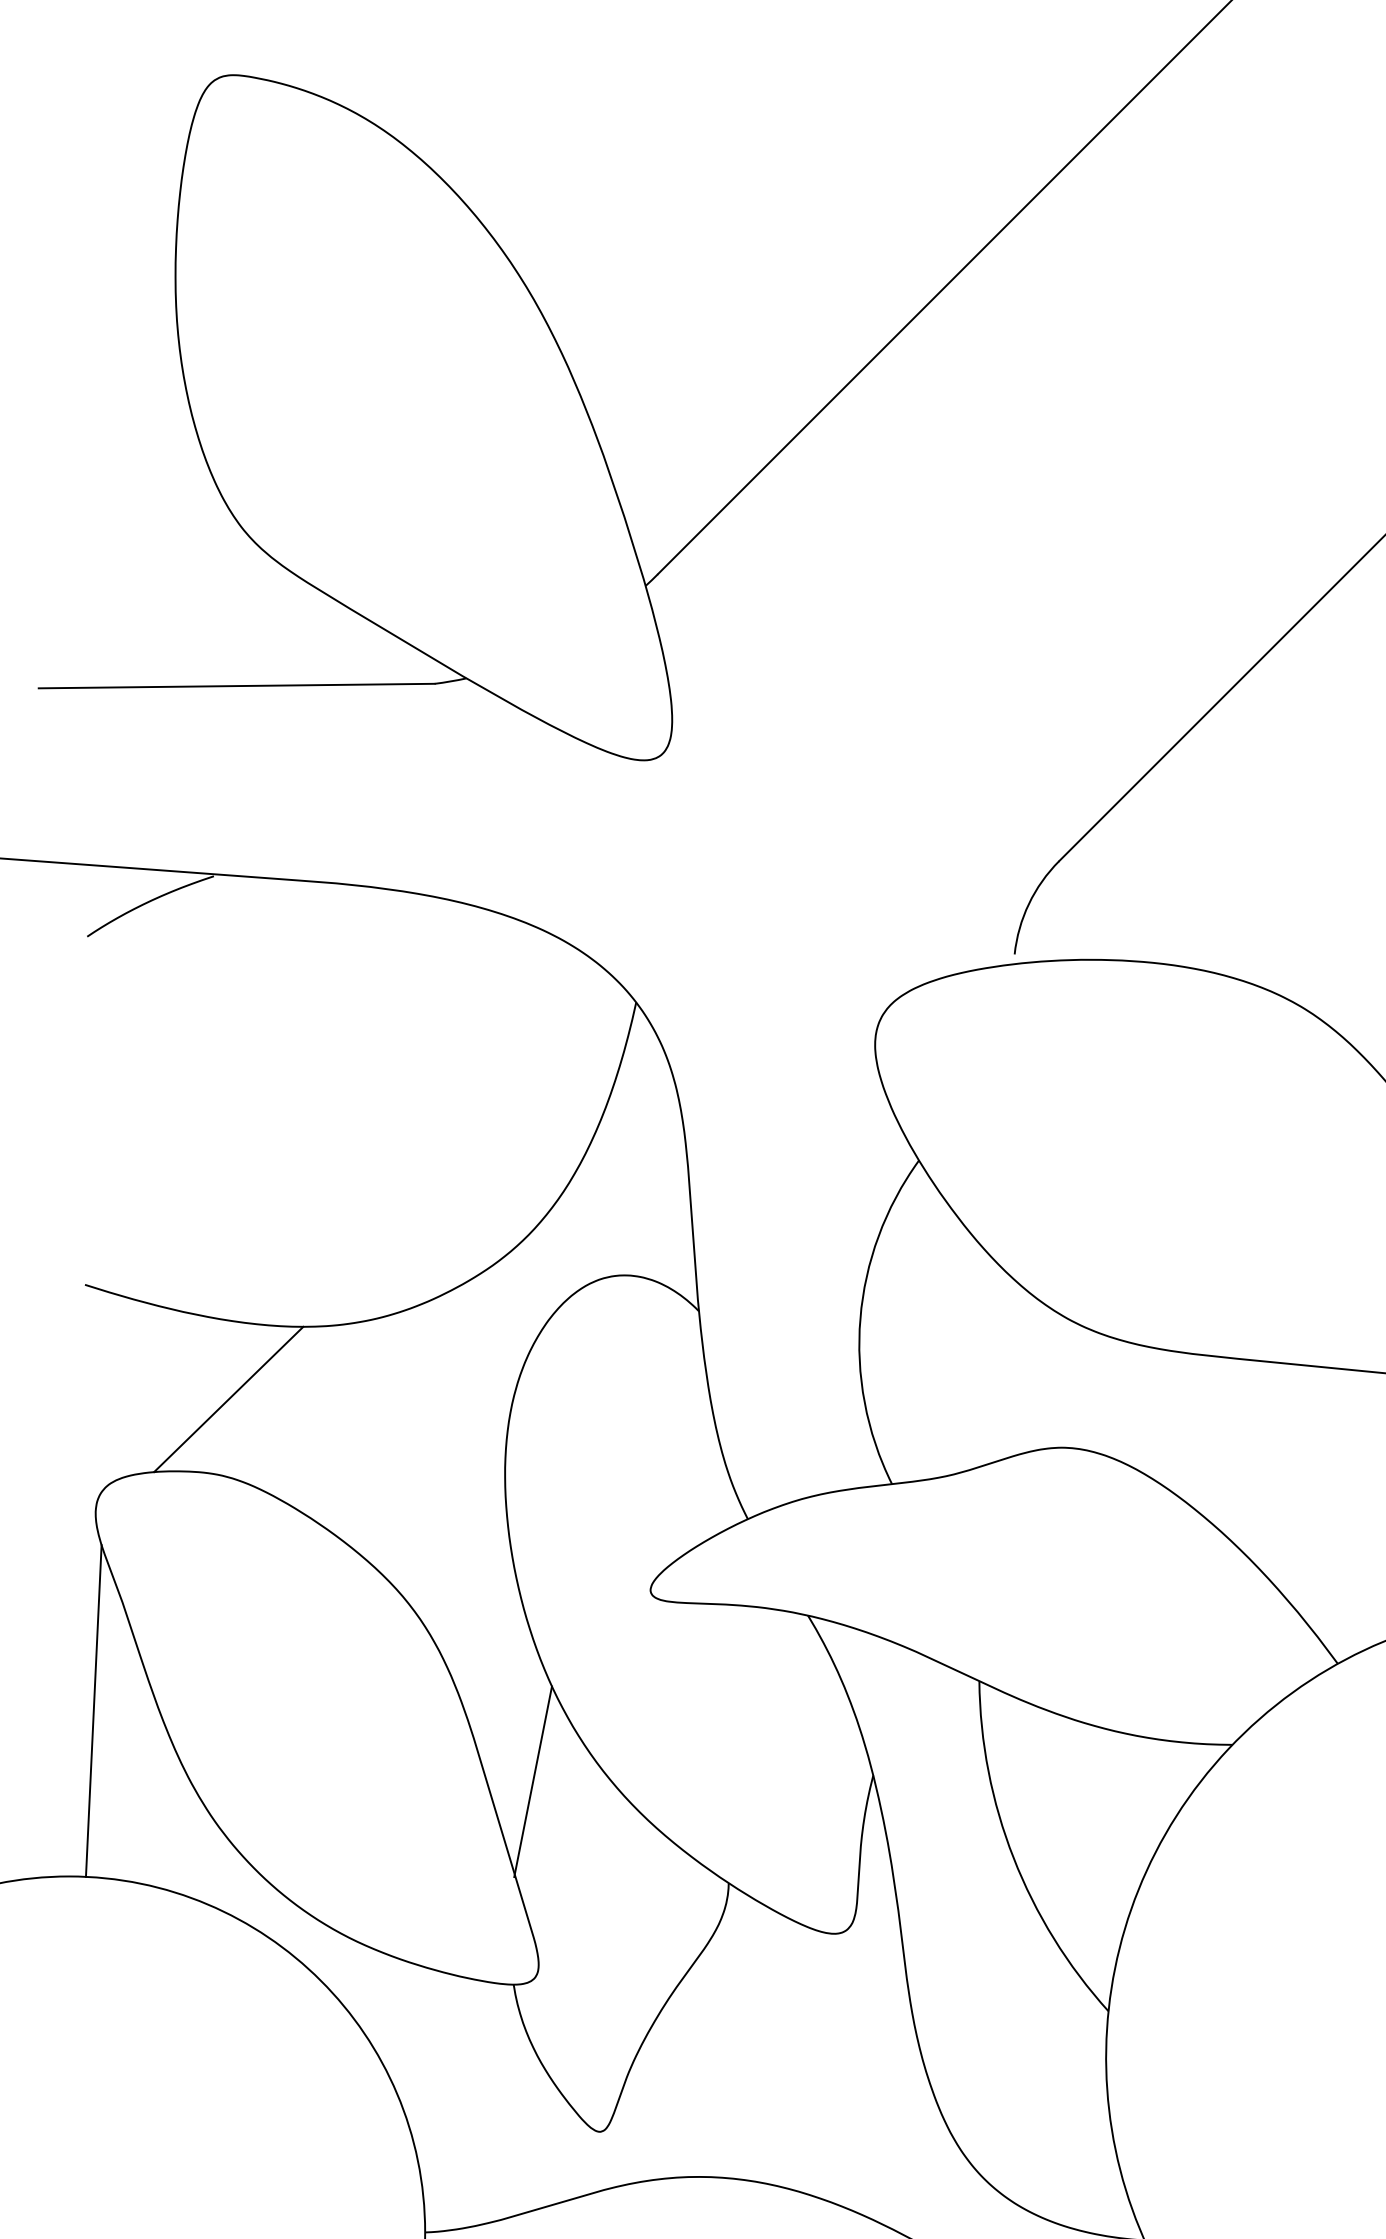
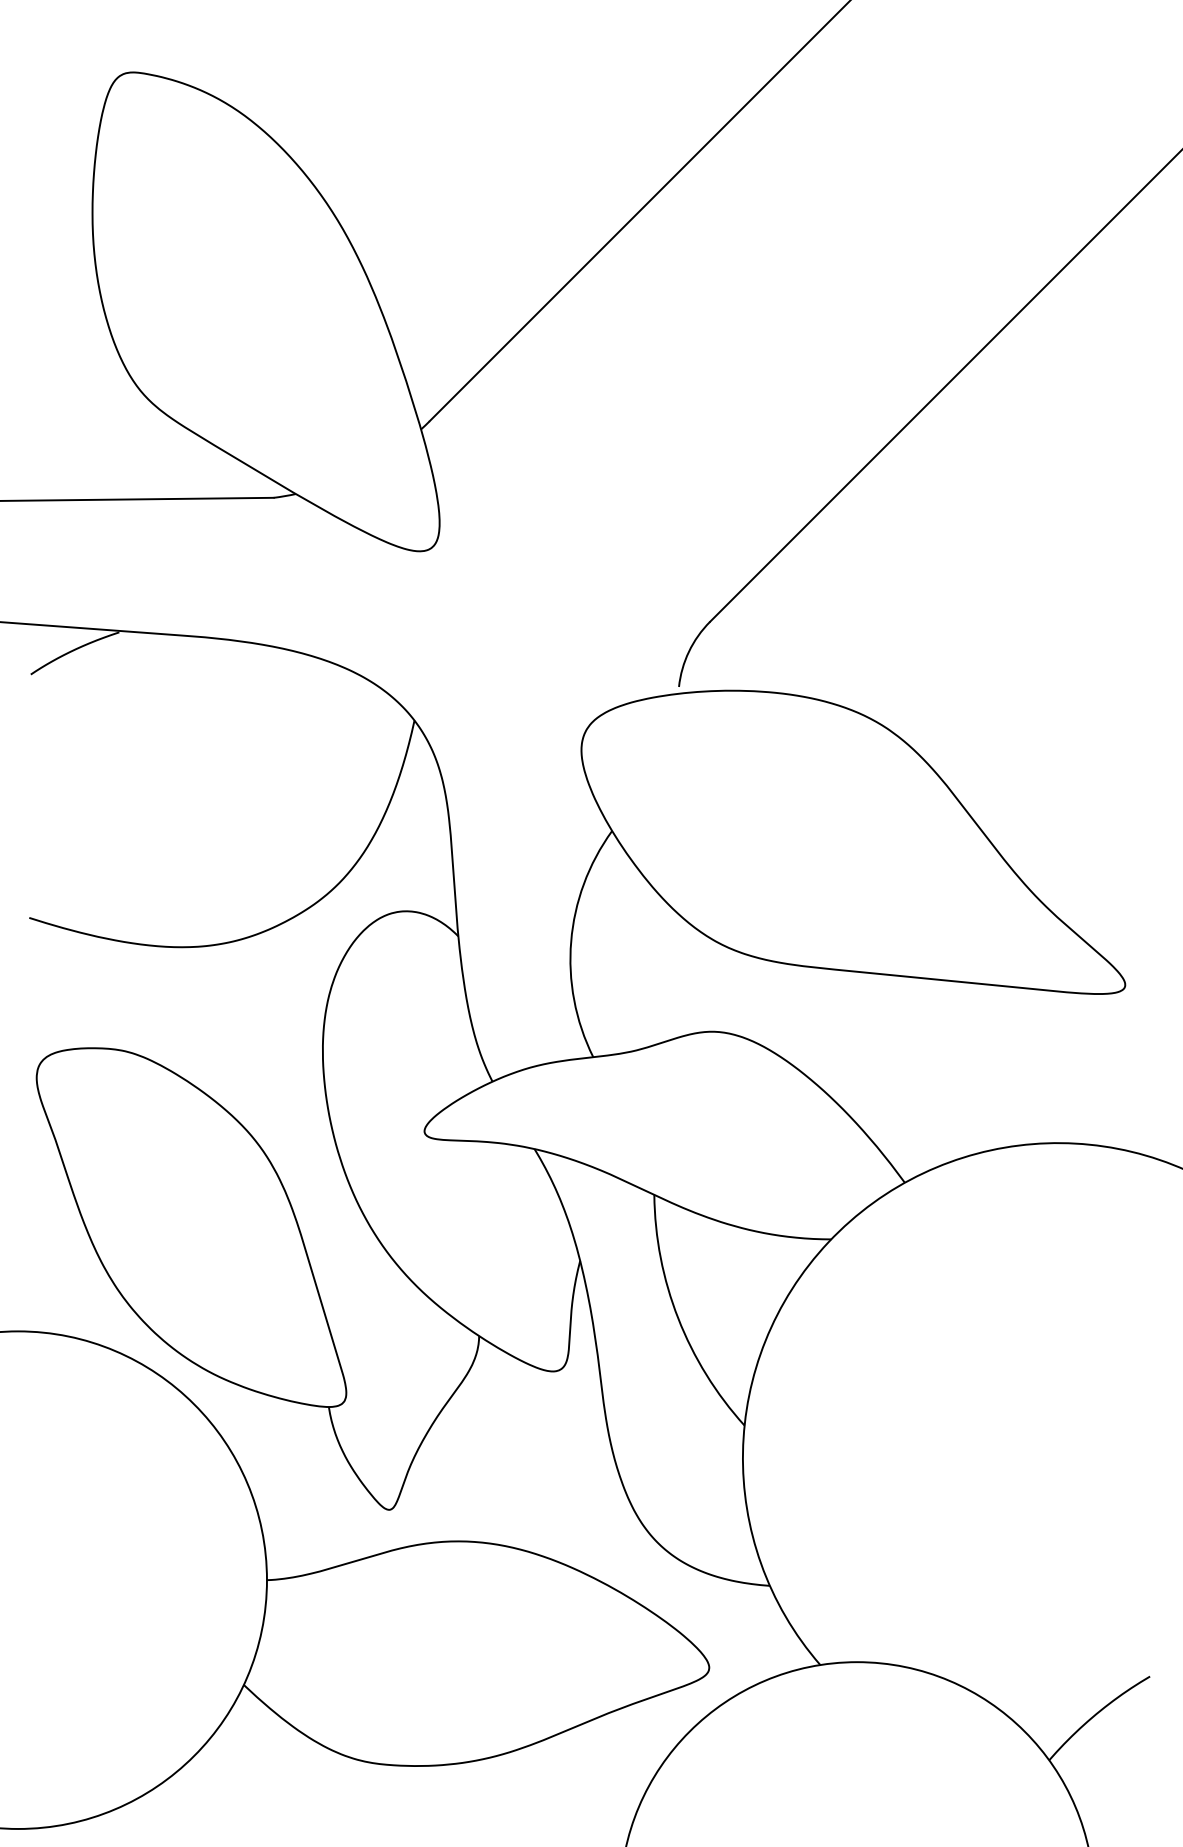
line: (228, 1398) -> (129, 997), removed
line: (92, 1710) -> (34, 1215), removed
line: (533, 1780) -> (342, 1264), removed

